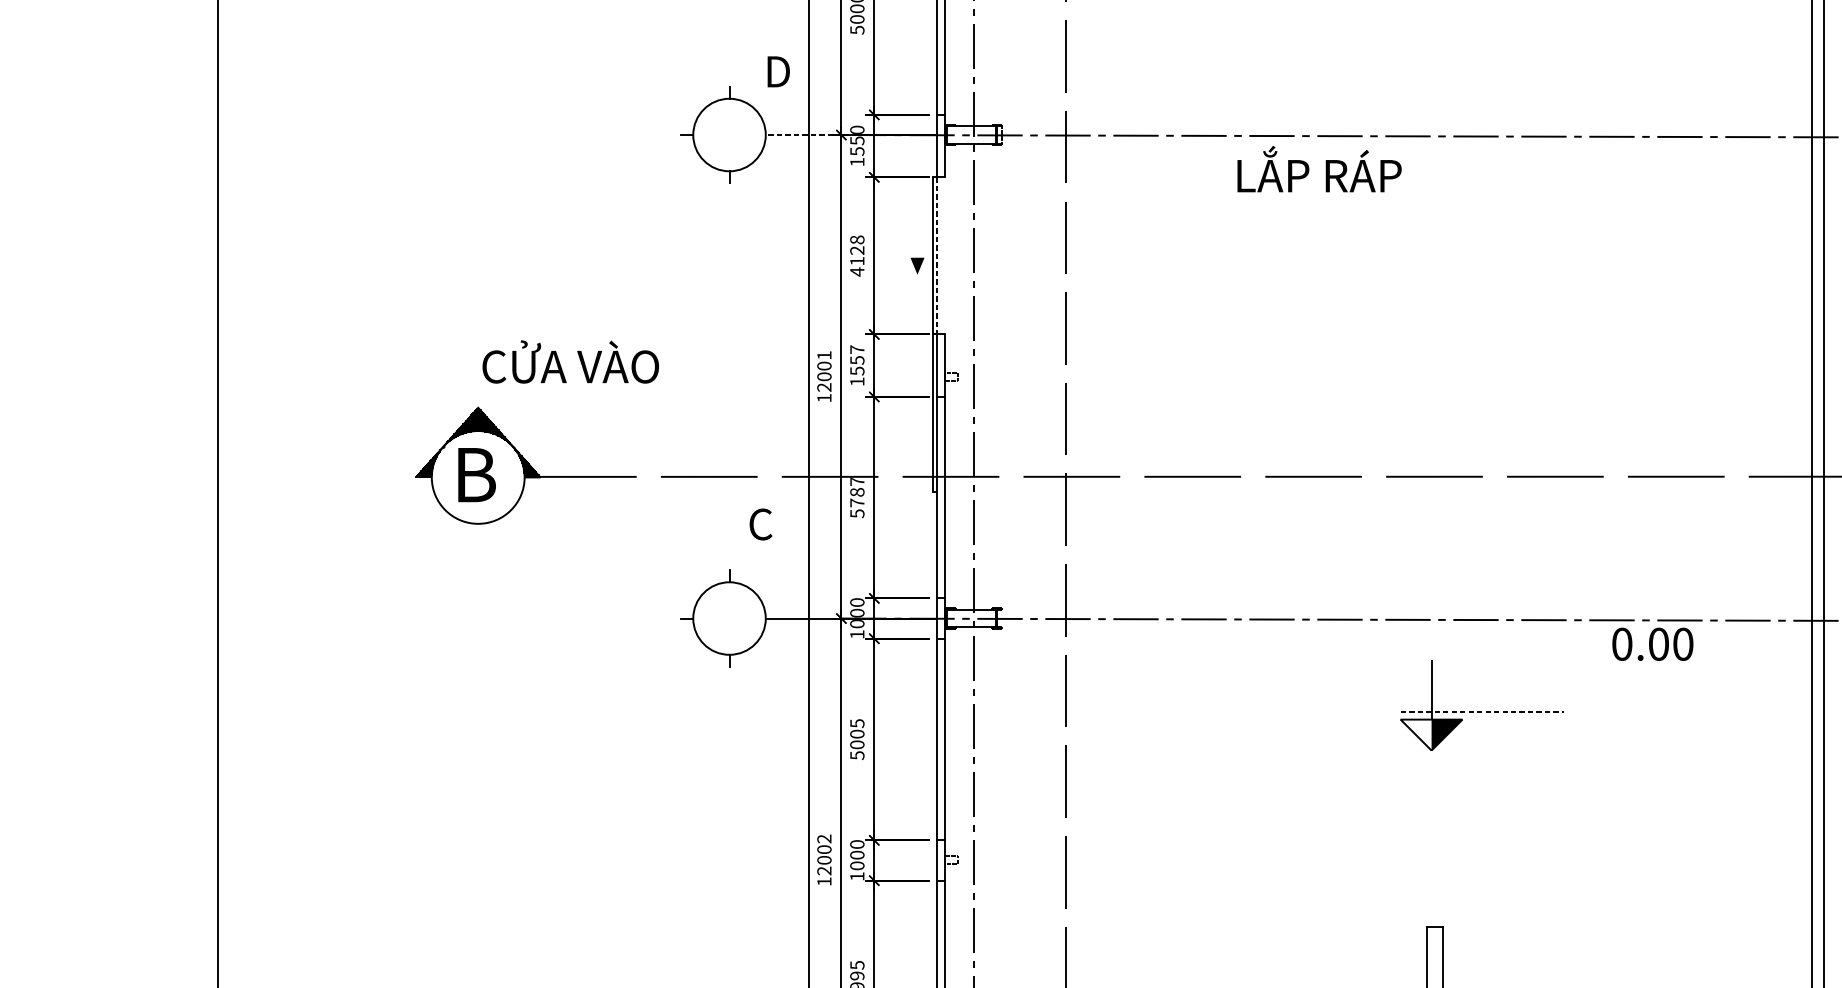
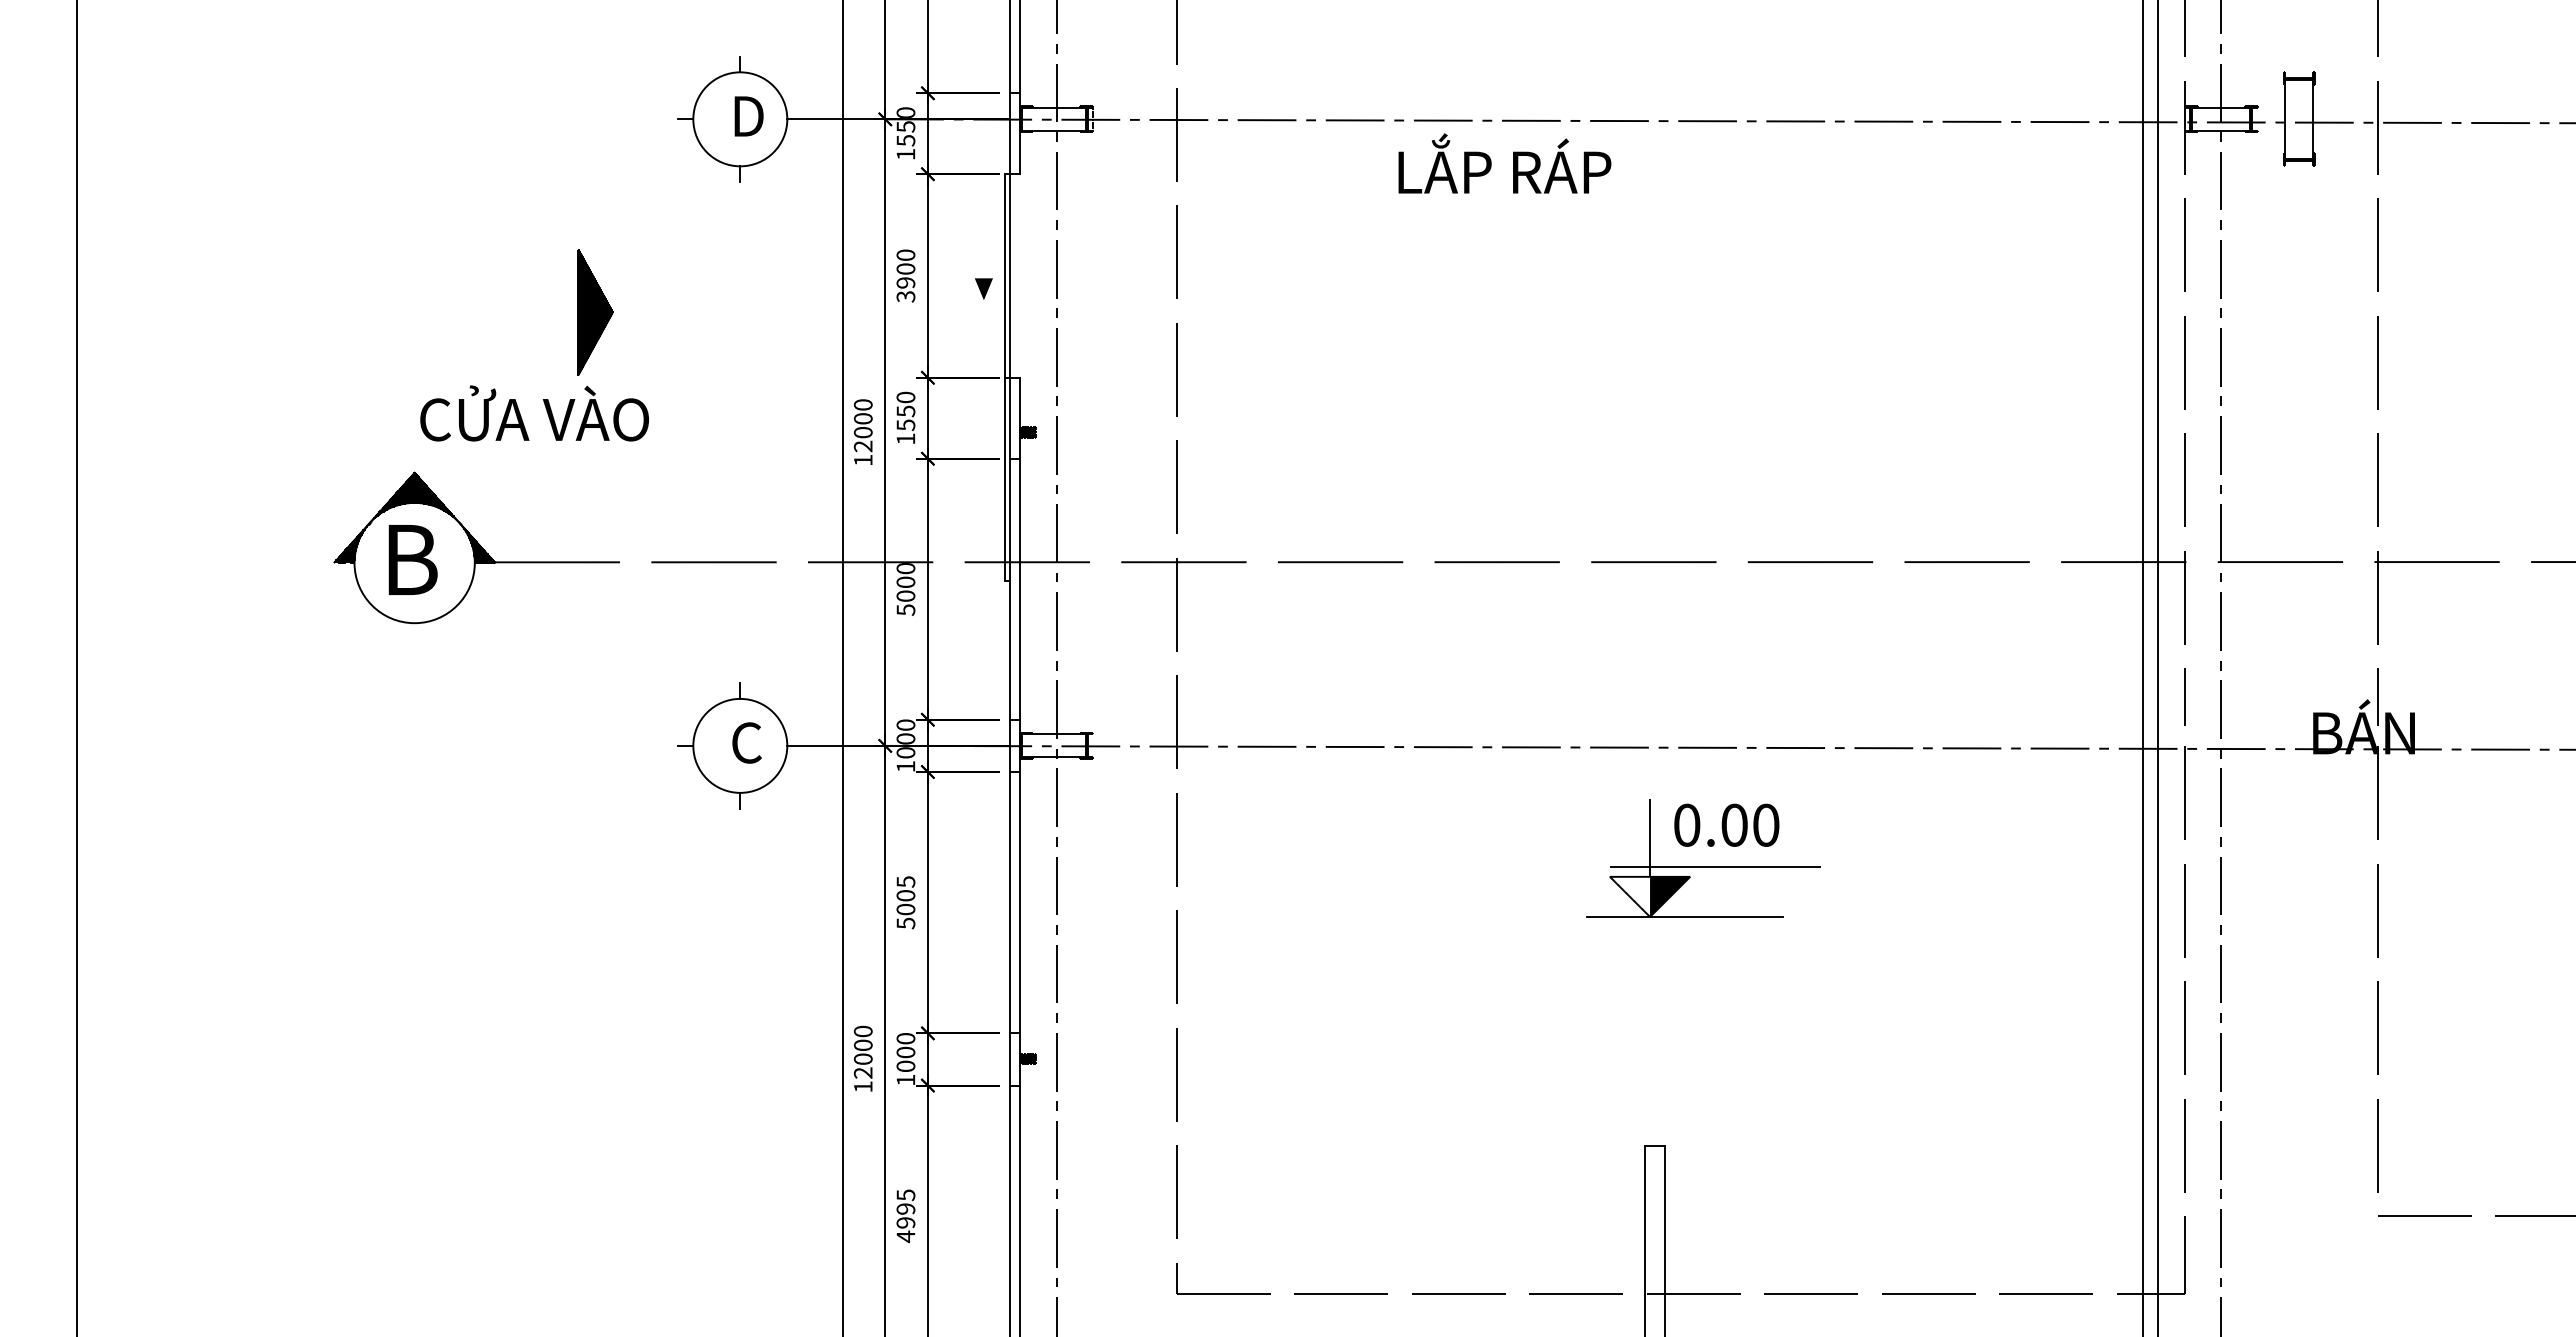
text: (778, 71) -> (748, 116), moved
line: (799, 135) -> (831, 119), dashed -> solid
line: (937, 255) -> (1009, 275), dashed -> solid
text: (856, 256) -> (905, 276), 4128 -> 3900
part: (617, 284) -> (595, 312), added
text: (856, 349) -> (905, 397), 1557 -> 1550
text: (823, 355) -> (862, 404), 12001 -> 12000
fill: (951, 376) -> (1027, 432), added
text: (856, 492) -> (905, 582), 5787 -> 5000
text: (760, 524) -> (746, 742), moved
text: (1652, 643) -> (1726, 824), moved
line: (1482, 711) -> (1715, 866), dashed -> solid
line: (1458, 750) -> (1684, 916), added
text: (824, 838) -> (863, 1031), 12002 -> 12000
fill: (951, 859) -> (1027, 1058), added

